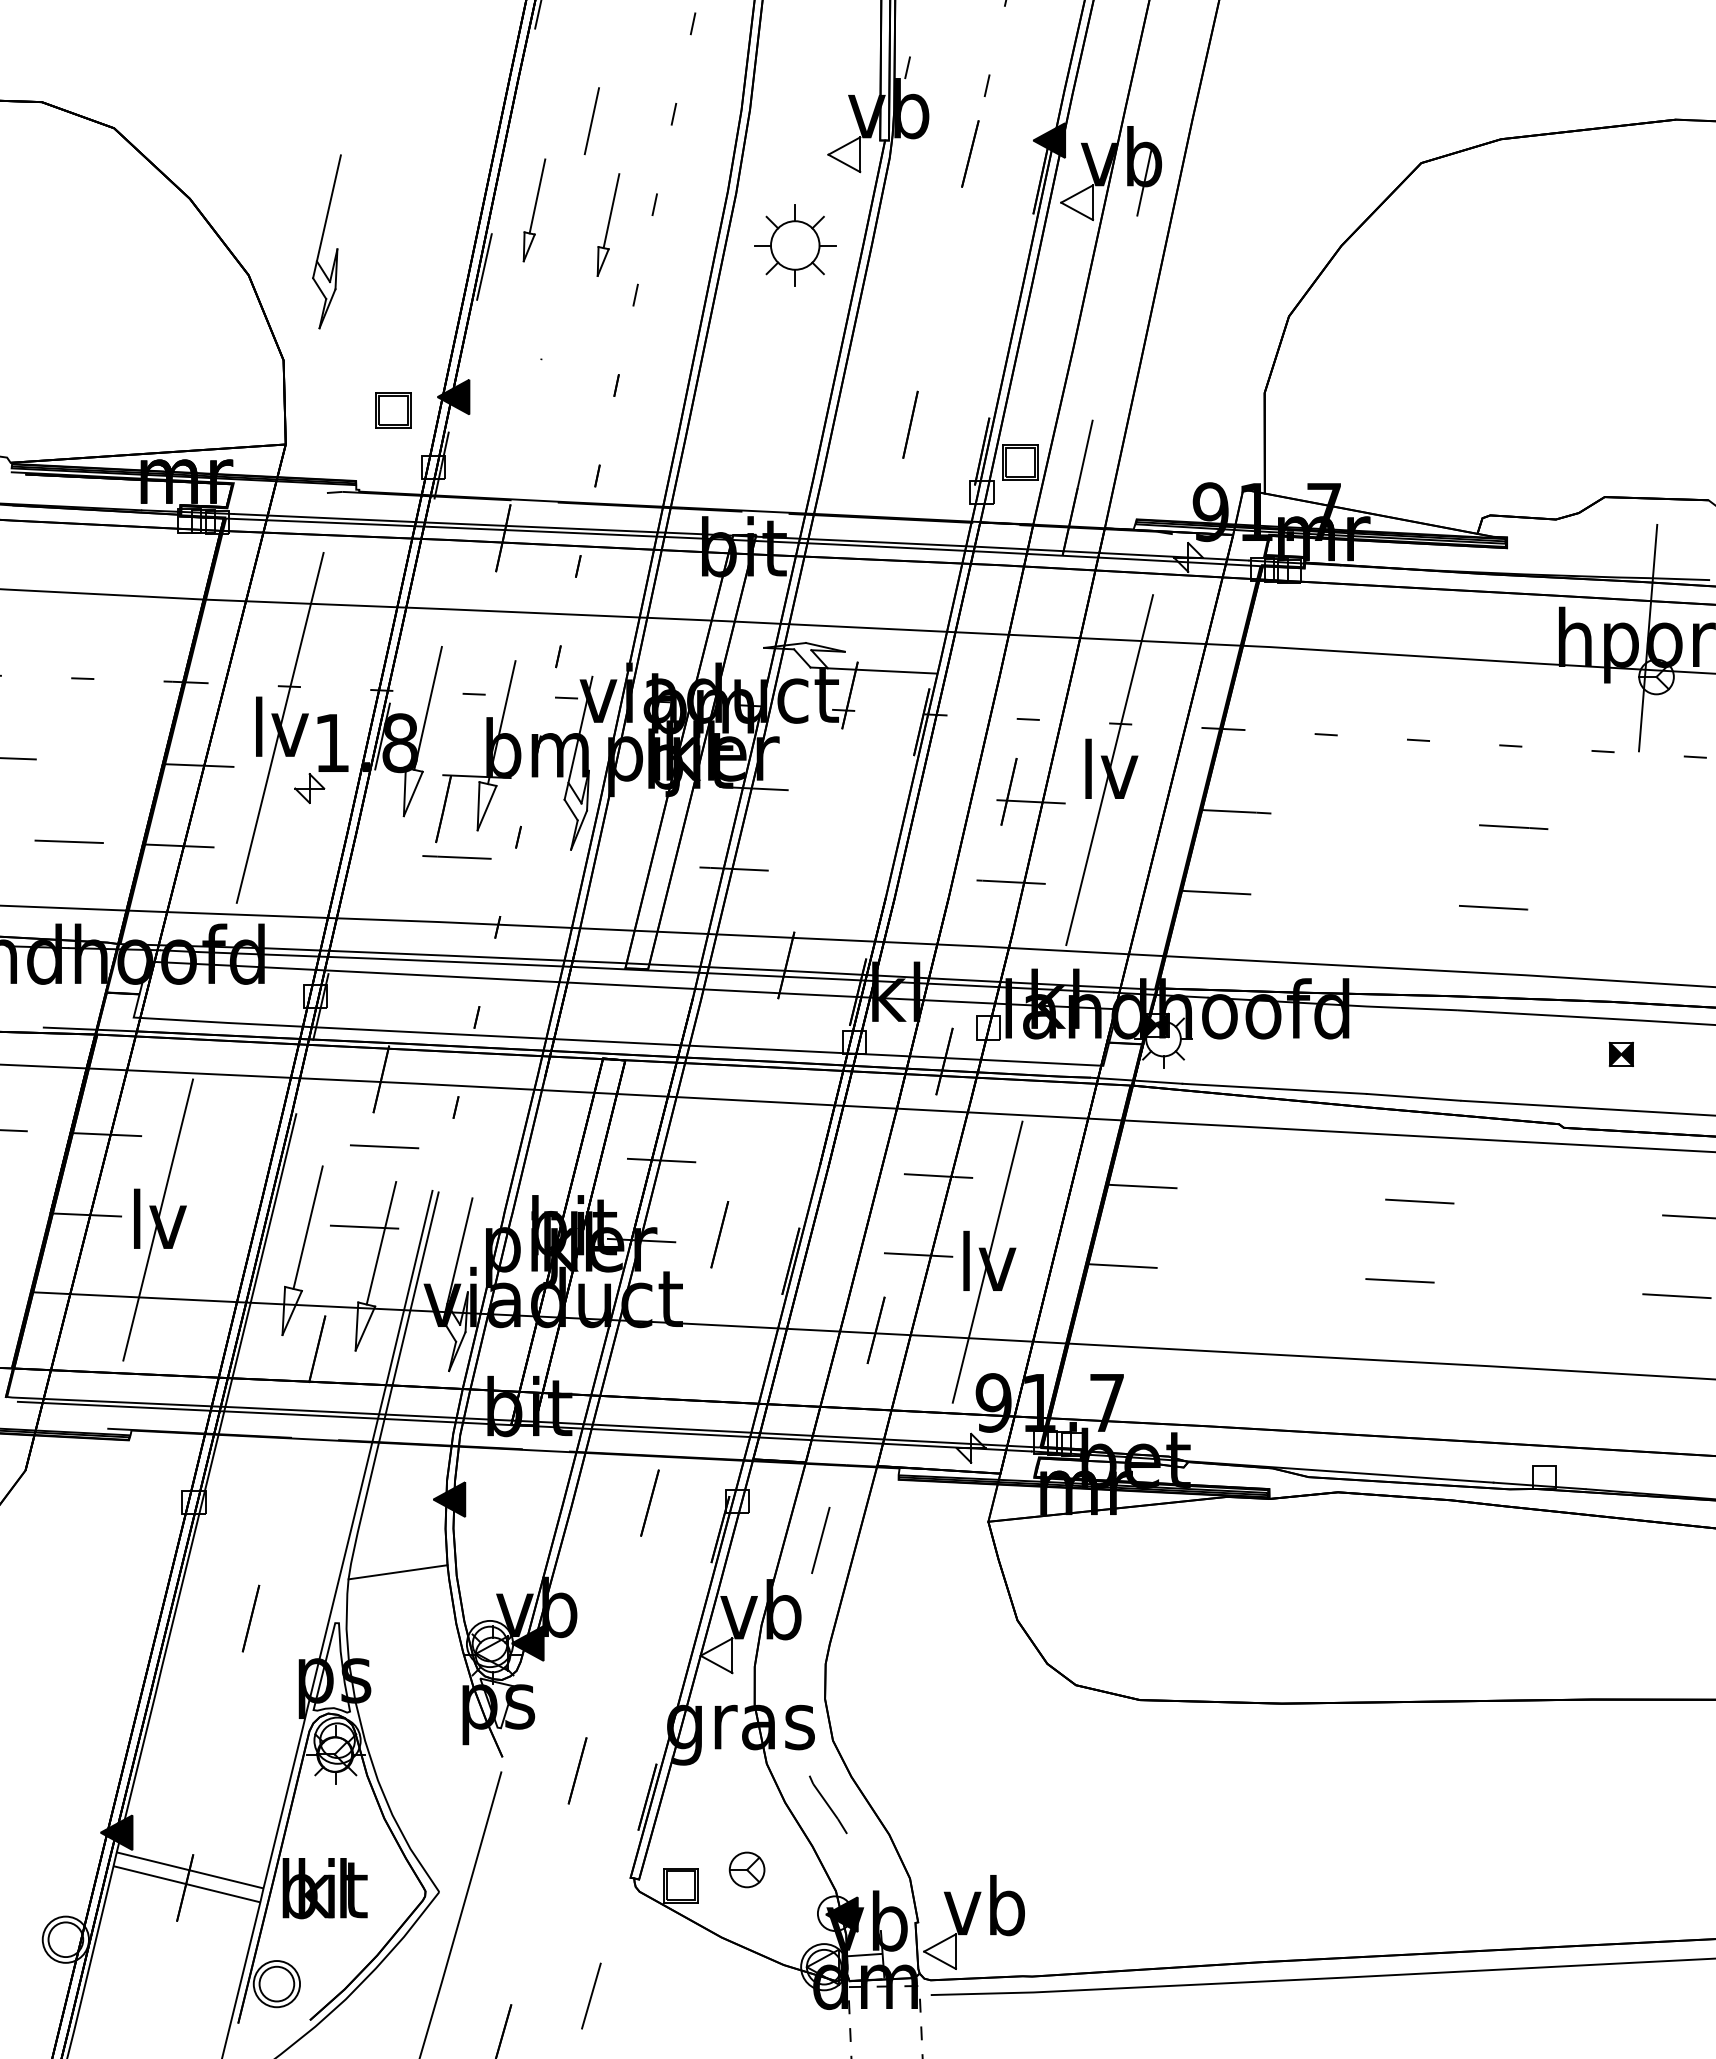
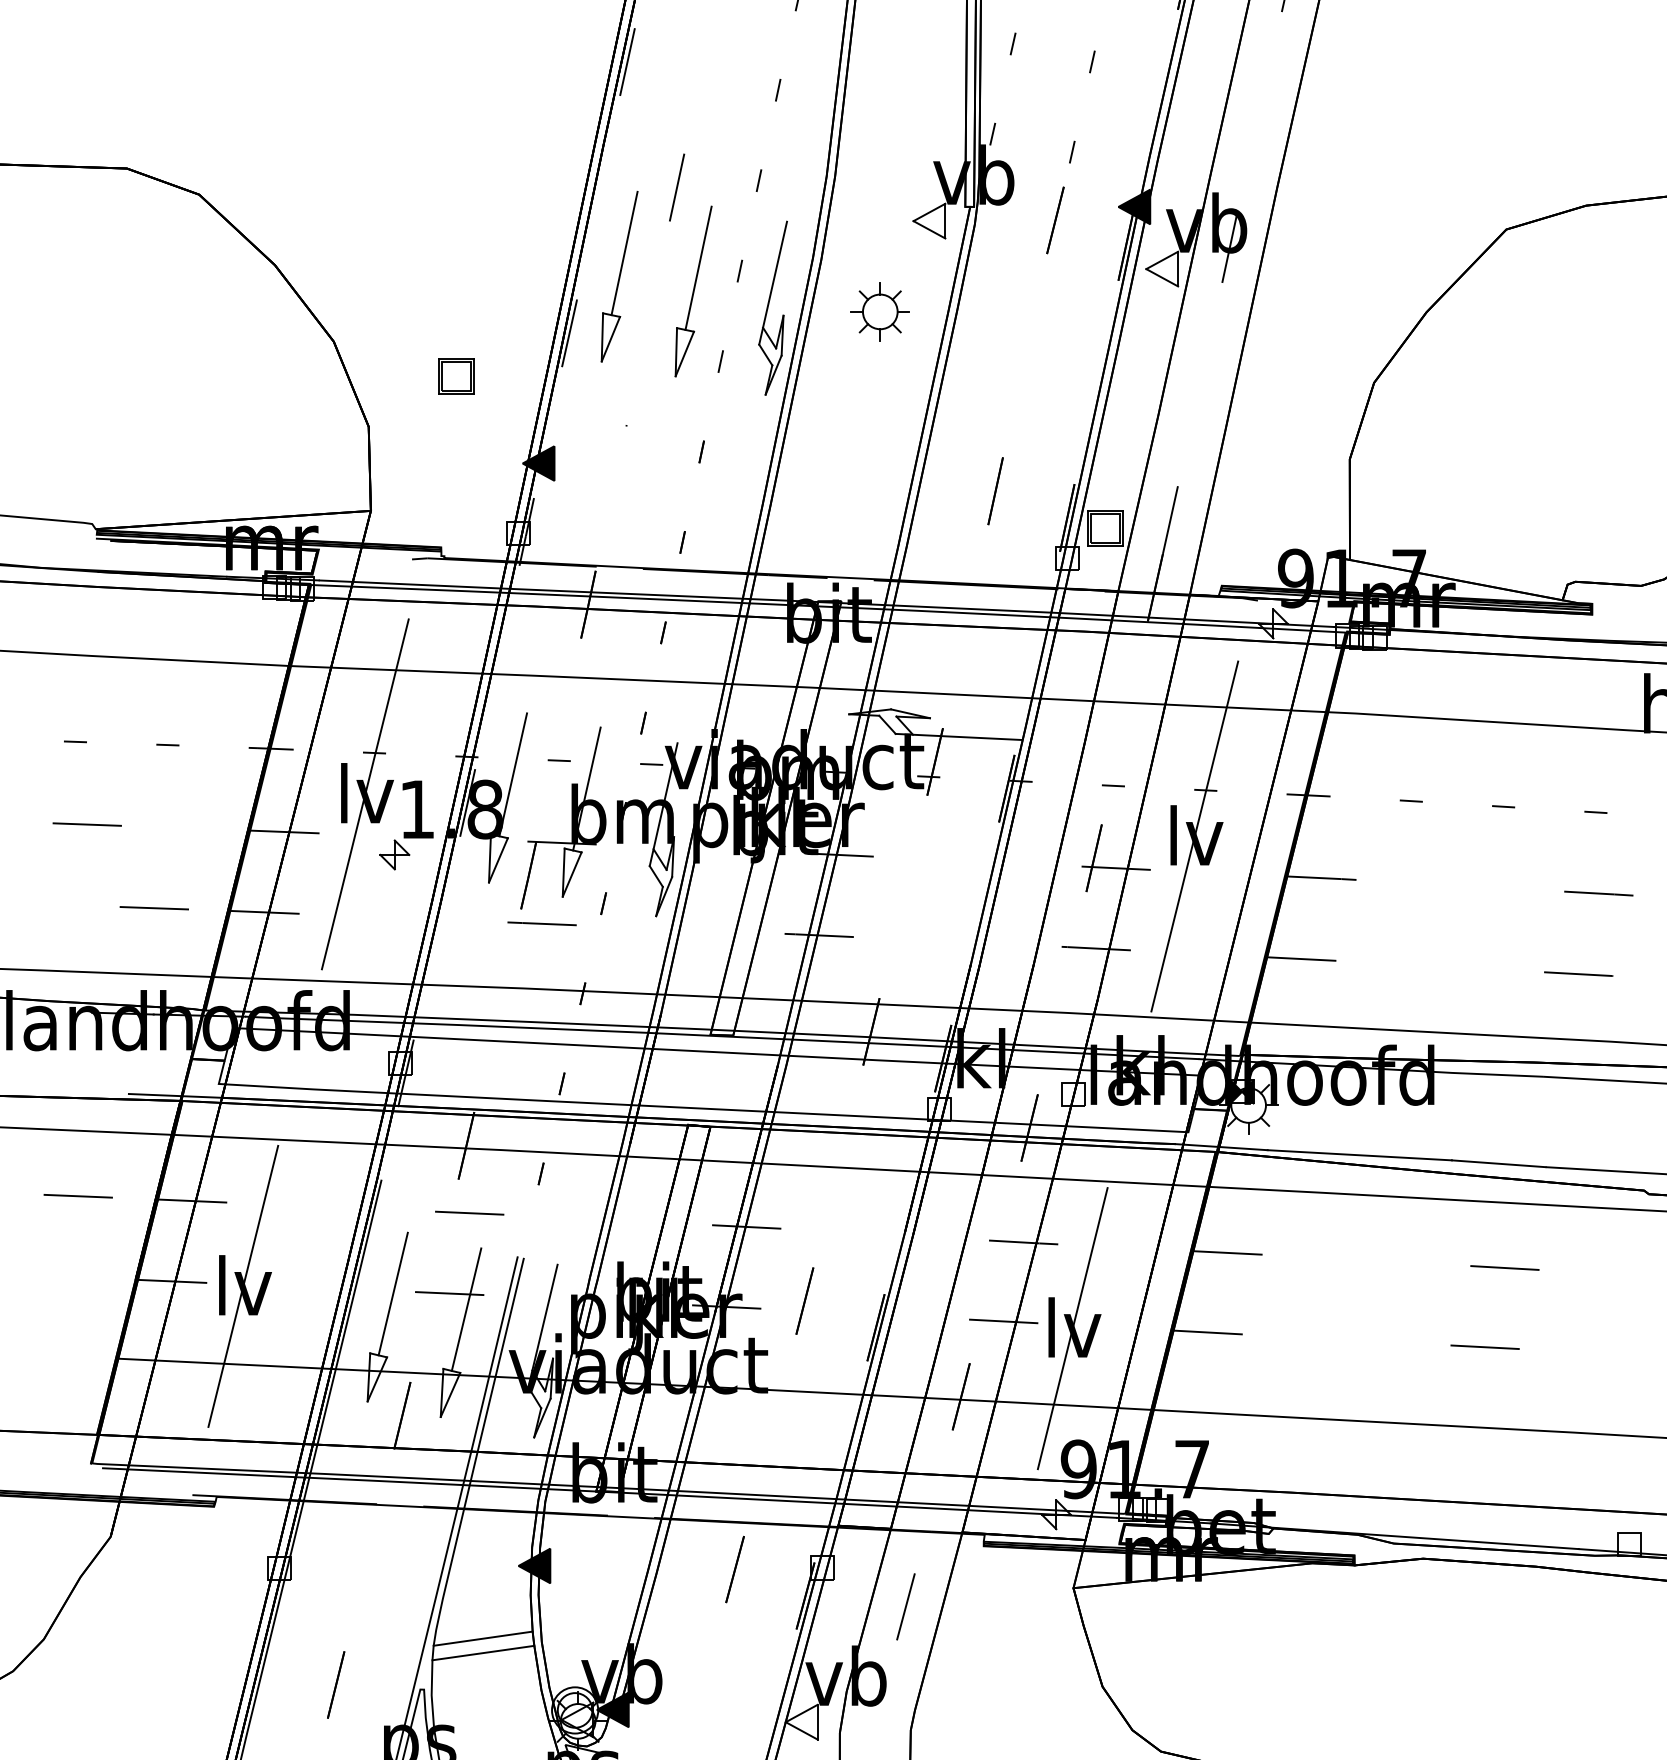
part: (534, 210) -> (619, 276), size x1.67
part: (608, 224) -> (693, 290), size x1.67
part: (326, 241) -> (772, 307), moved
part: (794, 245) -> (879, 311), size x0.71
part: (393, 410) -> (456, 376), moved
line: (398, 1586) -> (483, 1652), added

